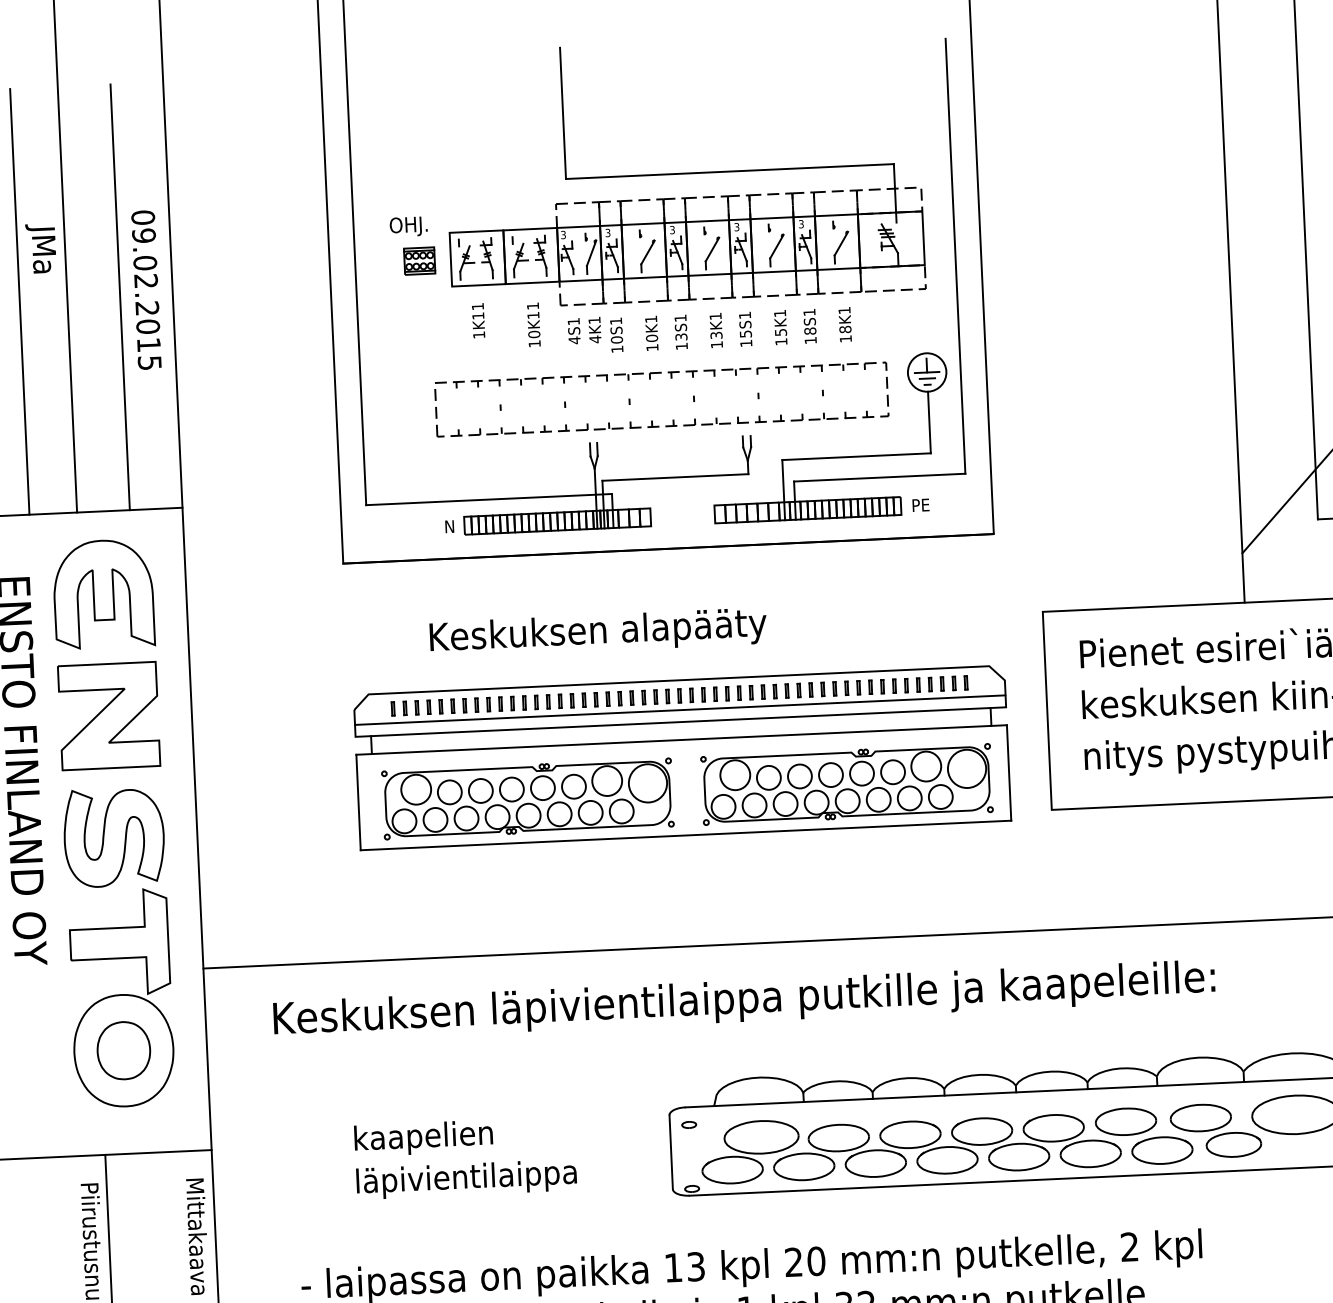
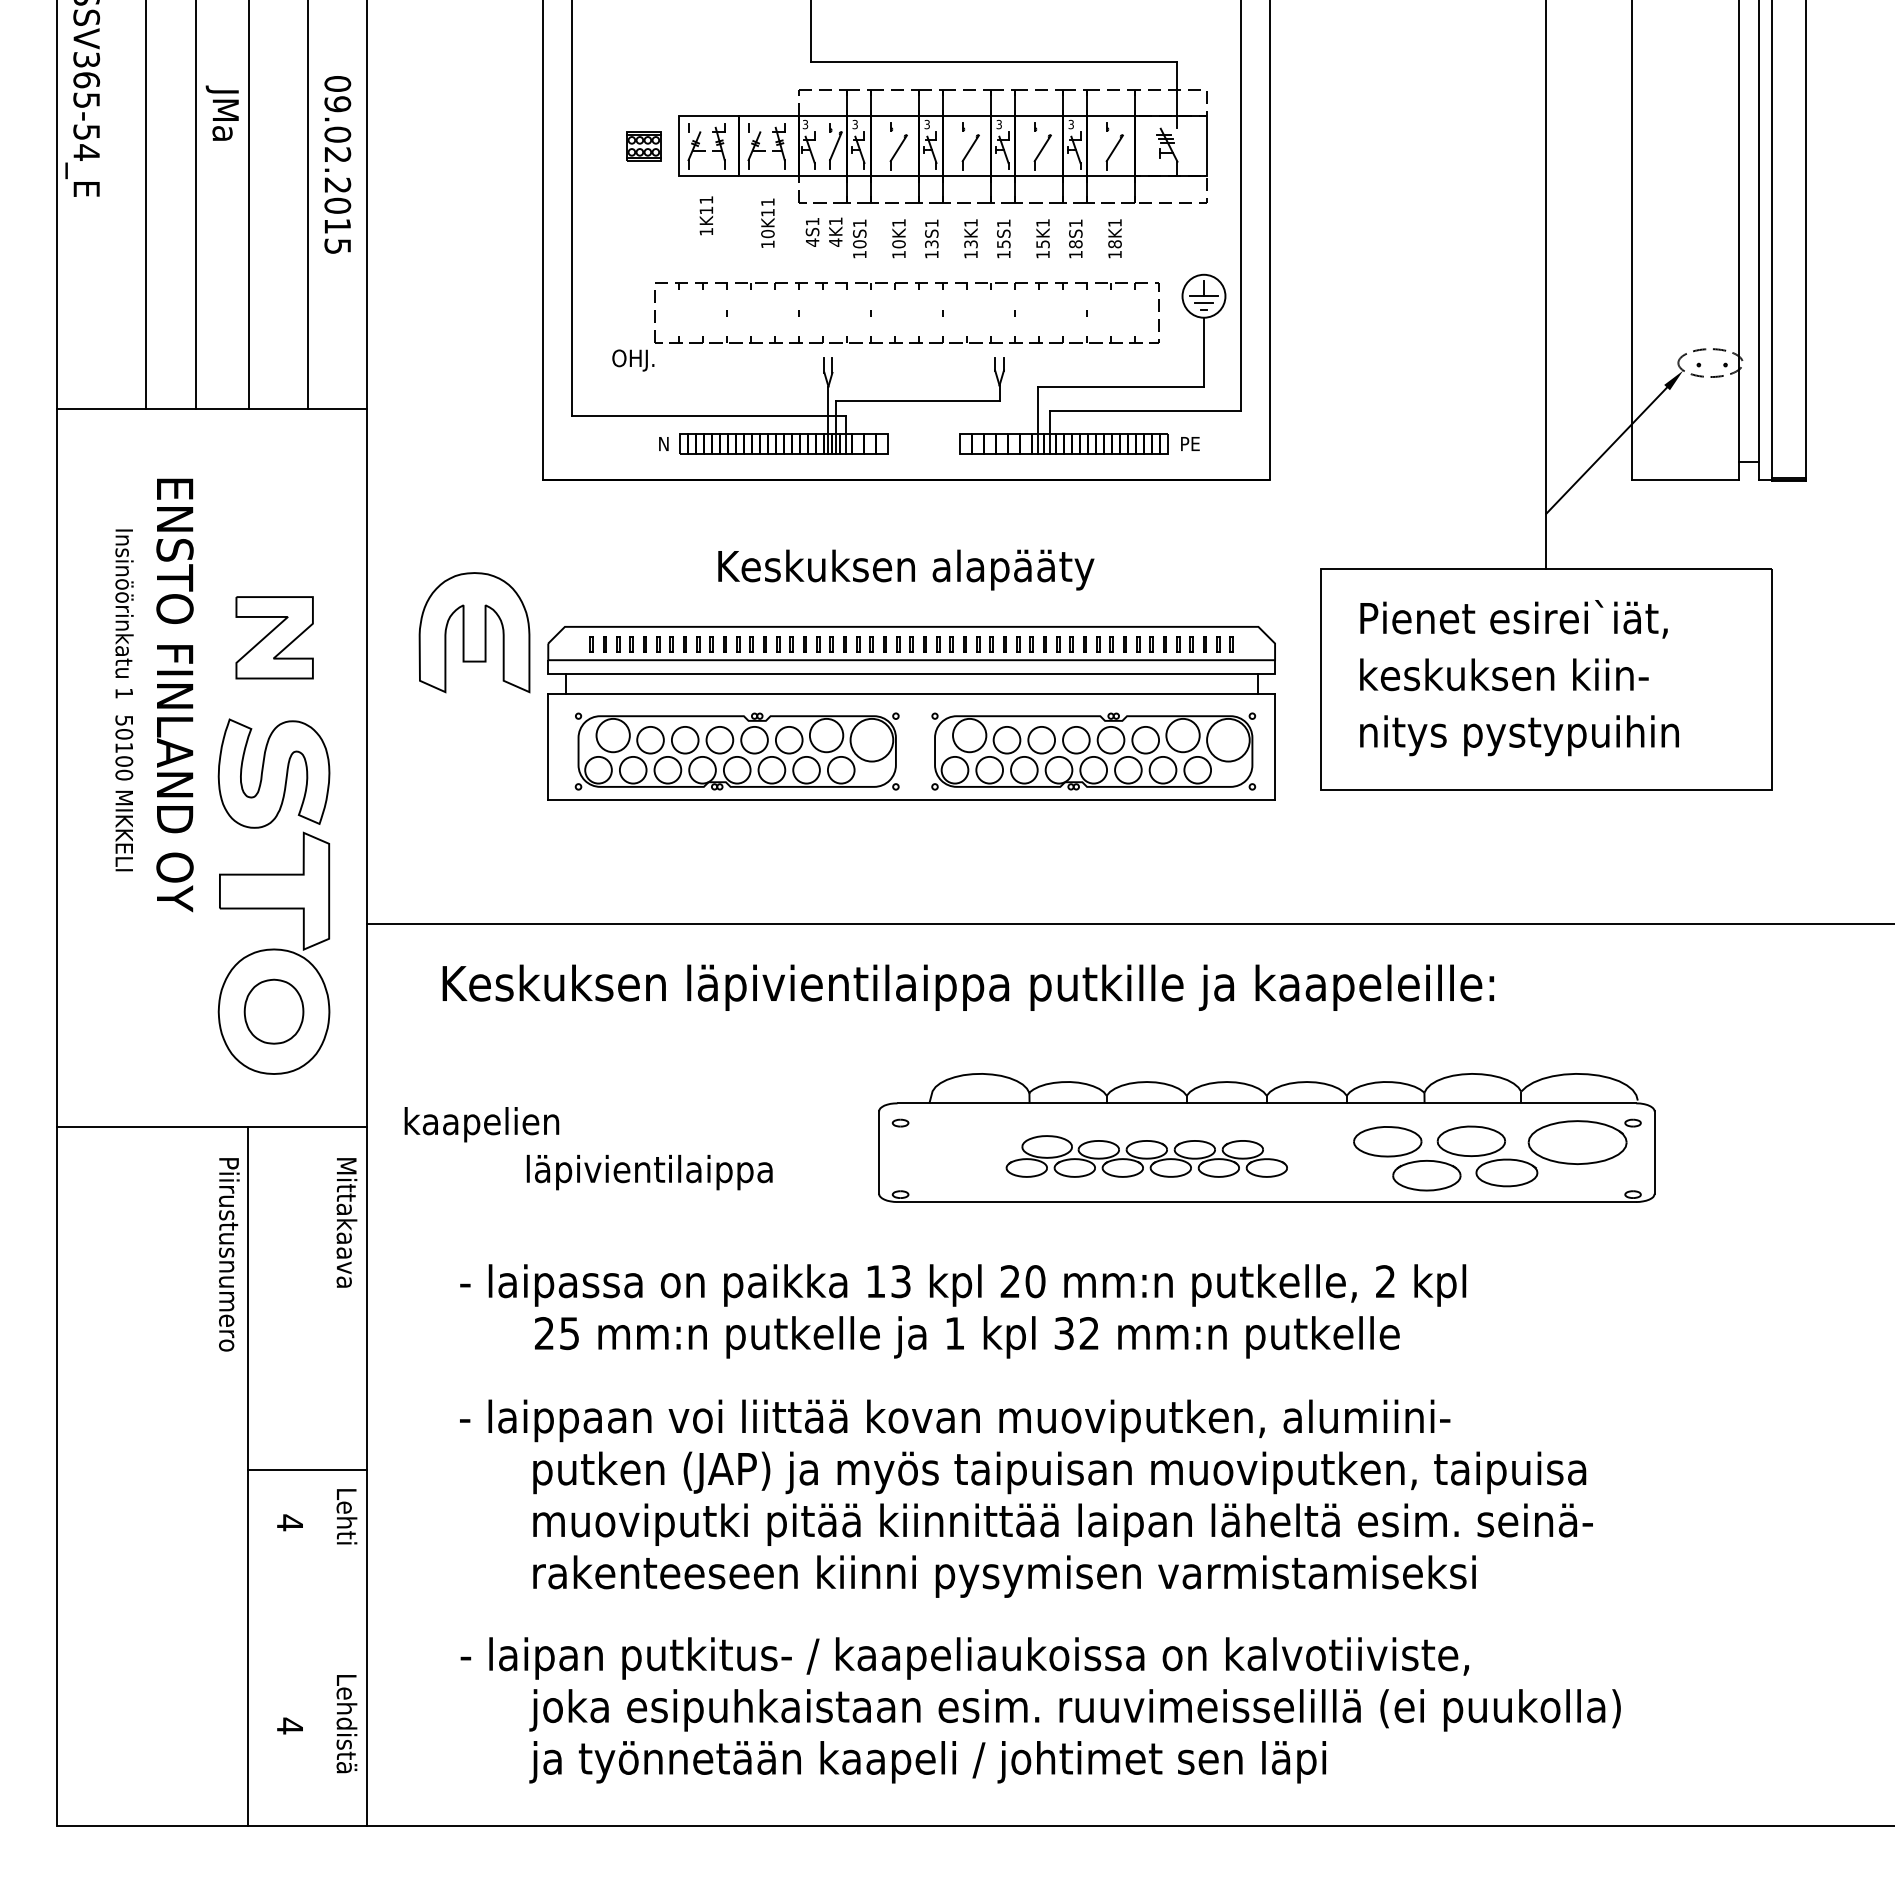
text: (408, 226) -> (633, 360), moved
part: (103, 593) -> (474, 632), moved
text: (598, 632) -> (906, 569), moved
part: (109, 715) -> (274, 637), size x0.7
text: (423, 1138) -> (481, 1124), moved
part: (910, 1144) -> (1146, 1156), size x0.6

